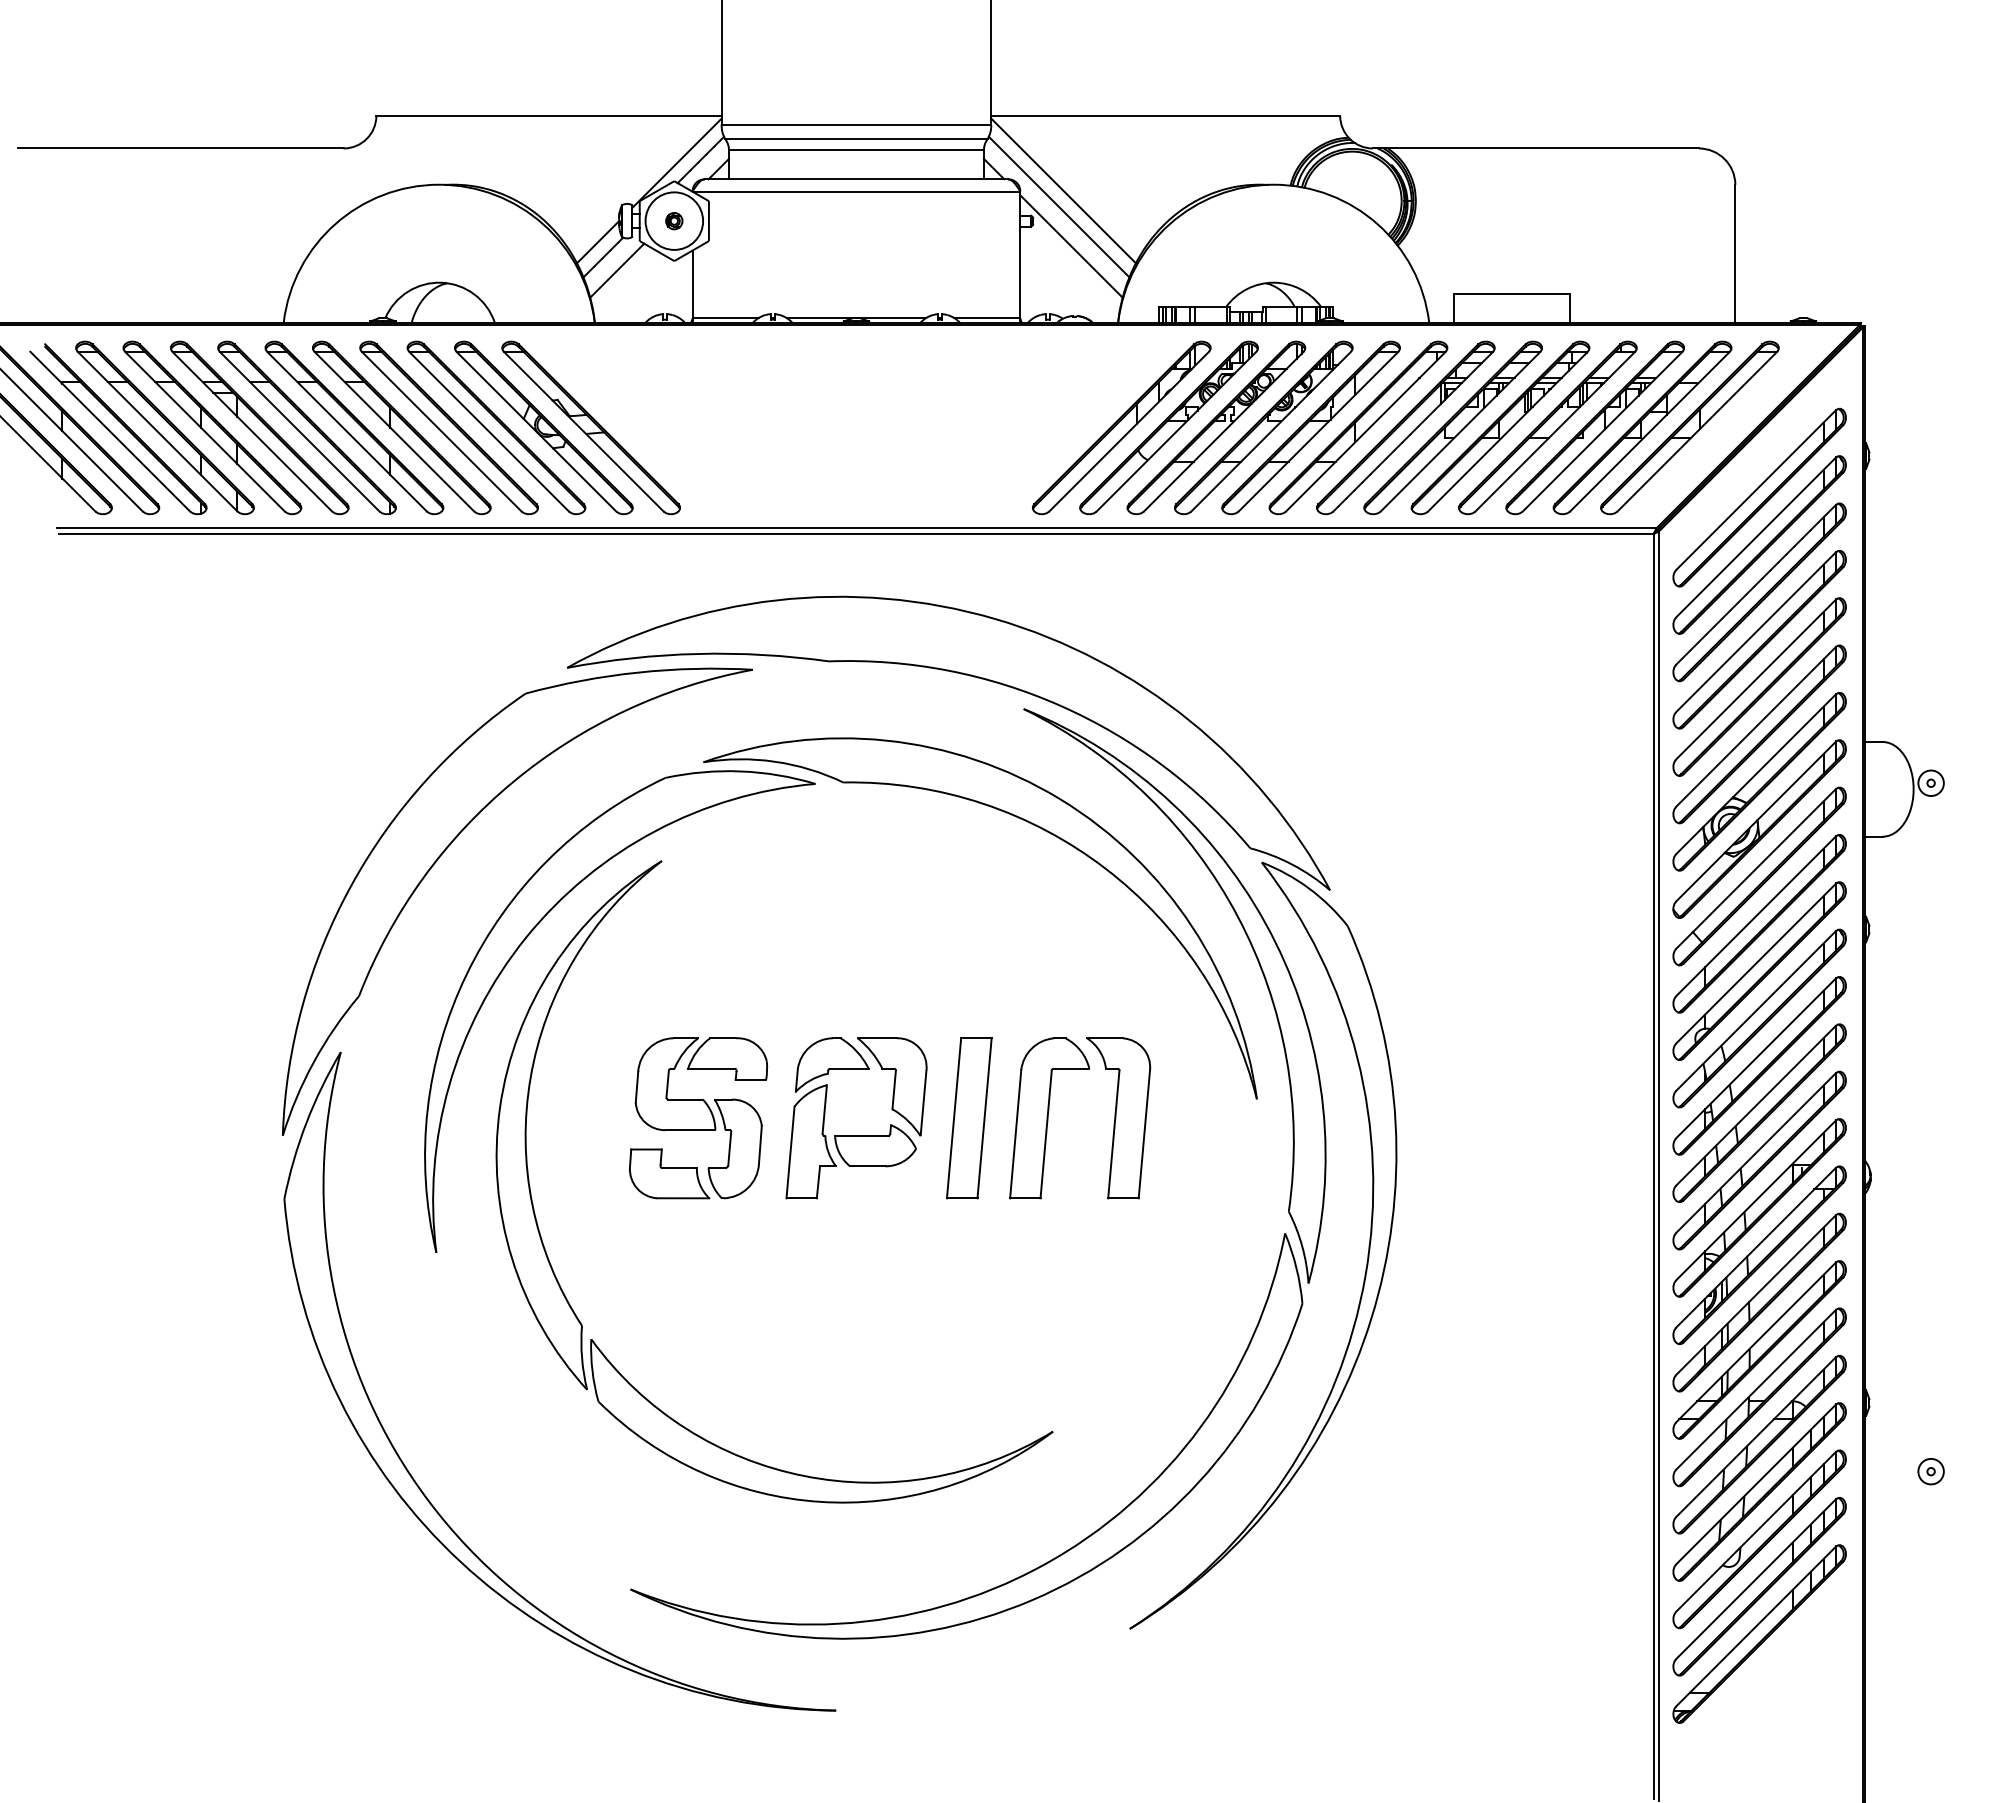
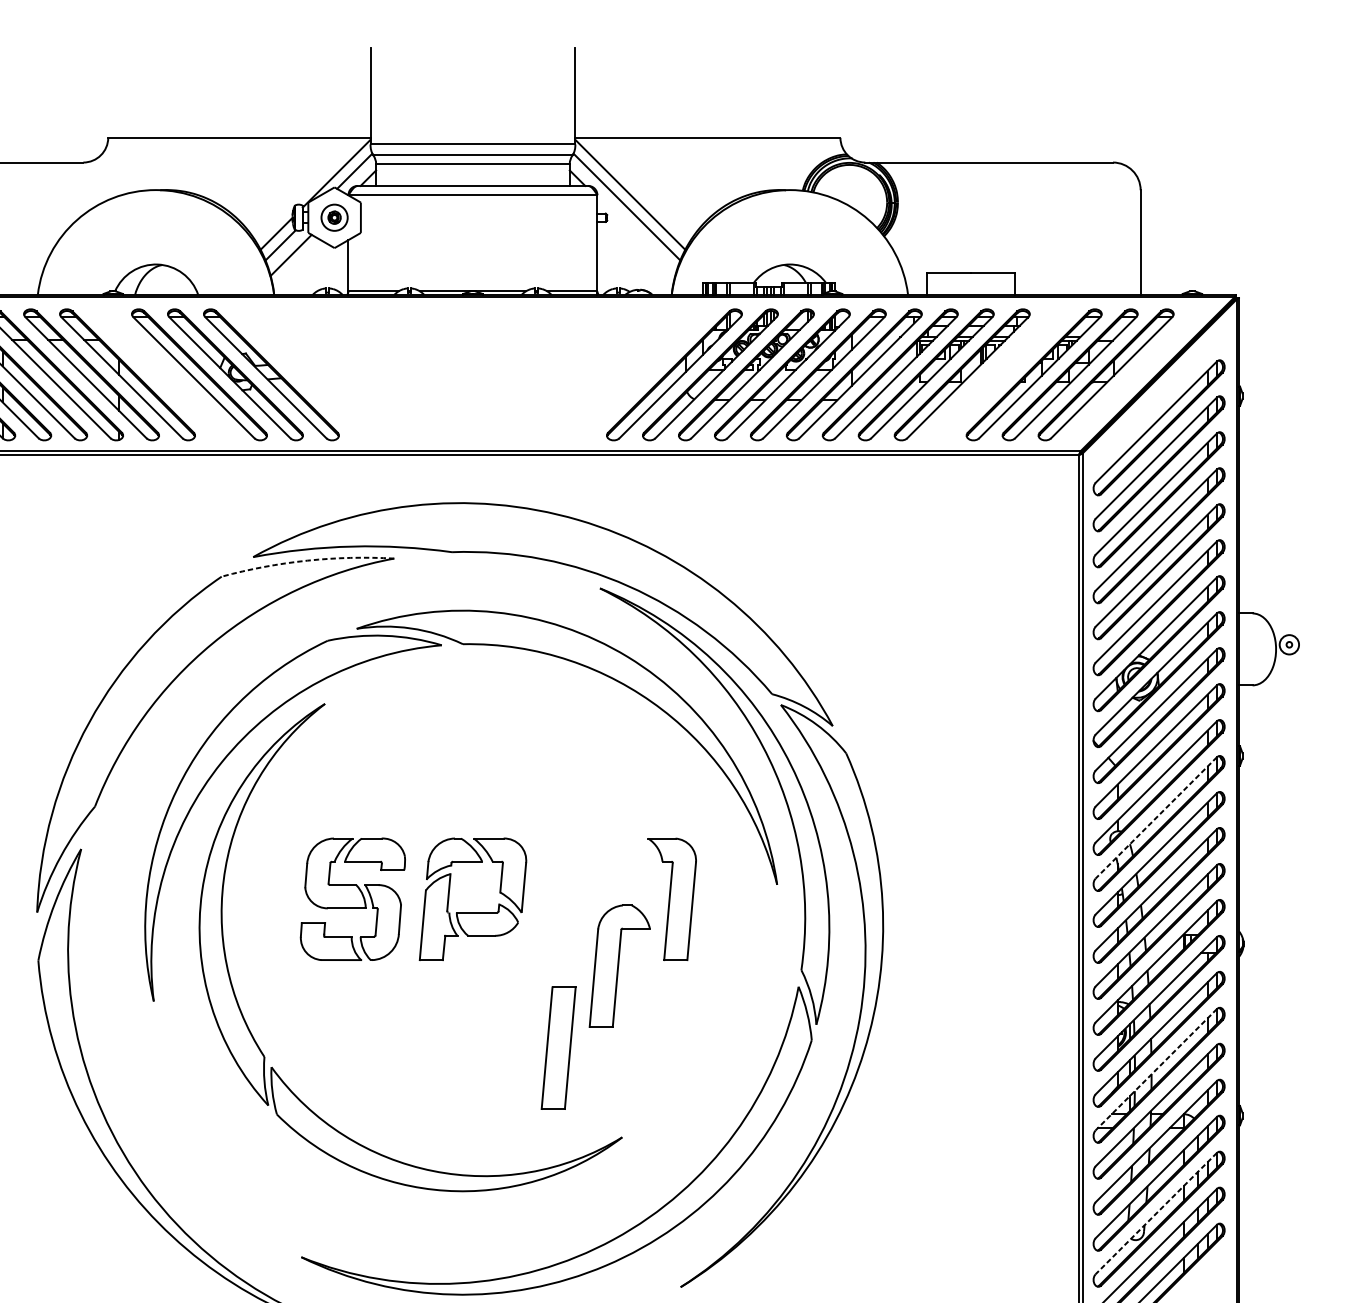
circle: (674, 220) -> (334, 217), size x0.6
line: (1071, 246) -> (636, 237), removed
part: (448, 427) -> (163, 374), removed
part: (1547, 427) -> (997, 374), removed
arc: (638, 672) -> (307, 560), solid -> dashed
line: (1755, 1011) -> (1155, 818), solid -> dashed
part: (969, 1118) -> (558, 1048), moved
part: (1049, 1118) -> (619, 966), moved
line: (1755, 1342) -> (1155, 1069), solid -> dashed
part: (1930, 1471) -> (1288, 1167), removed
line: (1755, 1532) -> (1155, 1213), solid -> dashed

